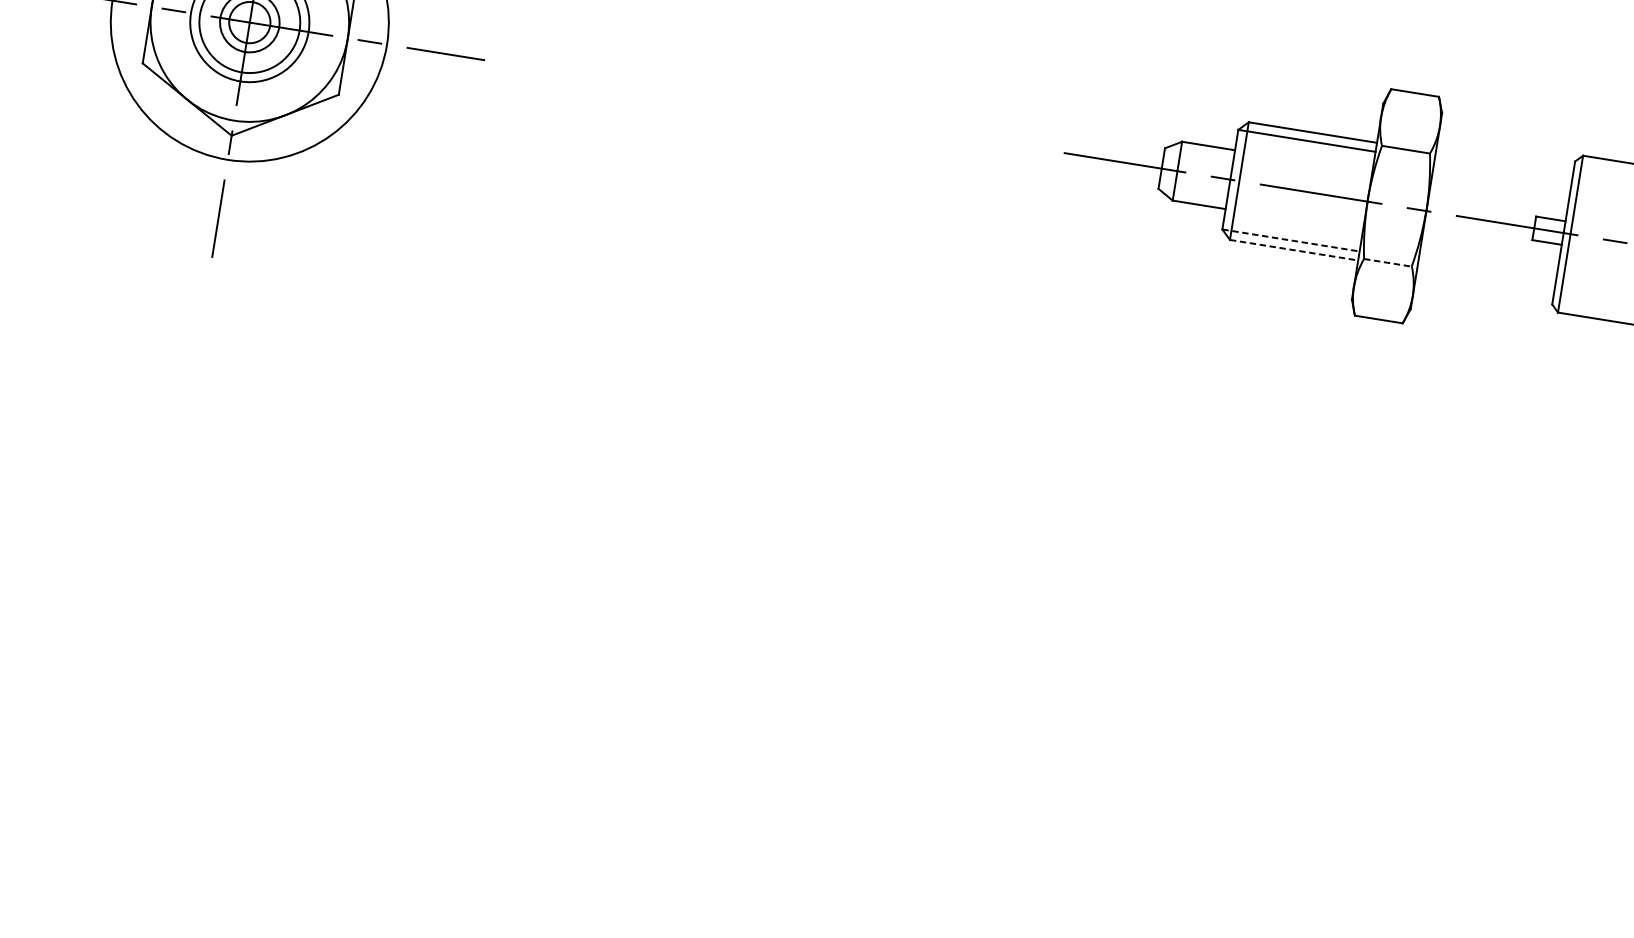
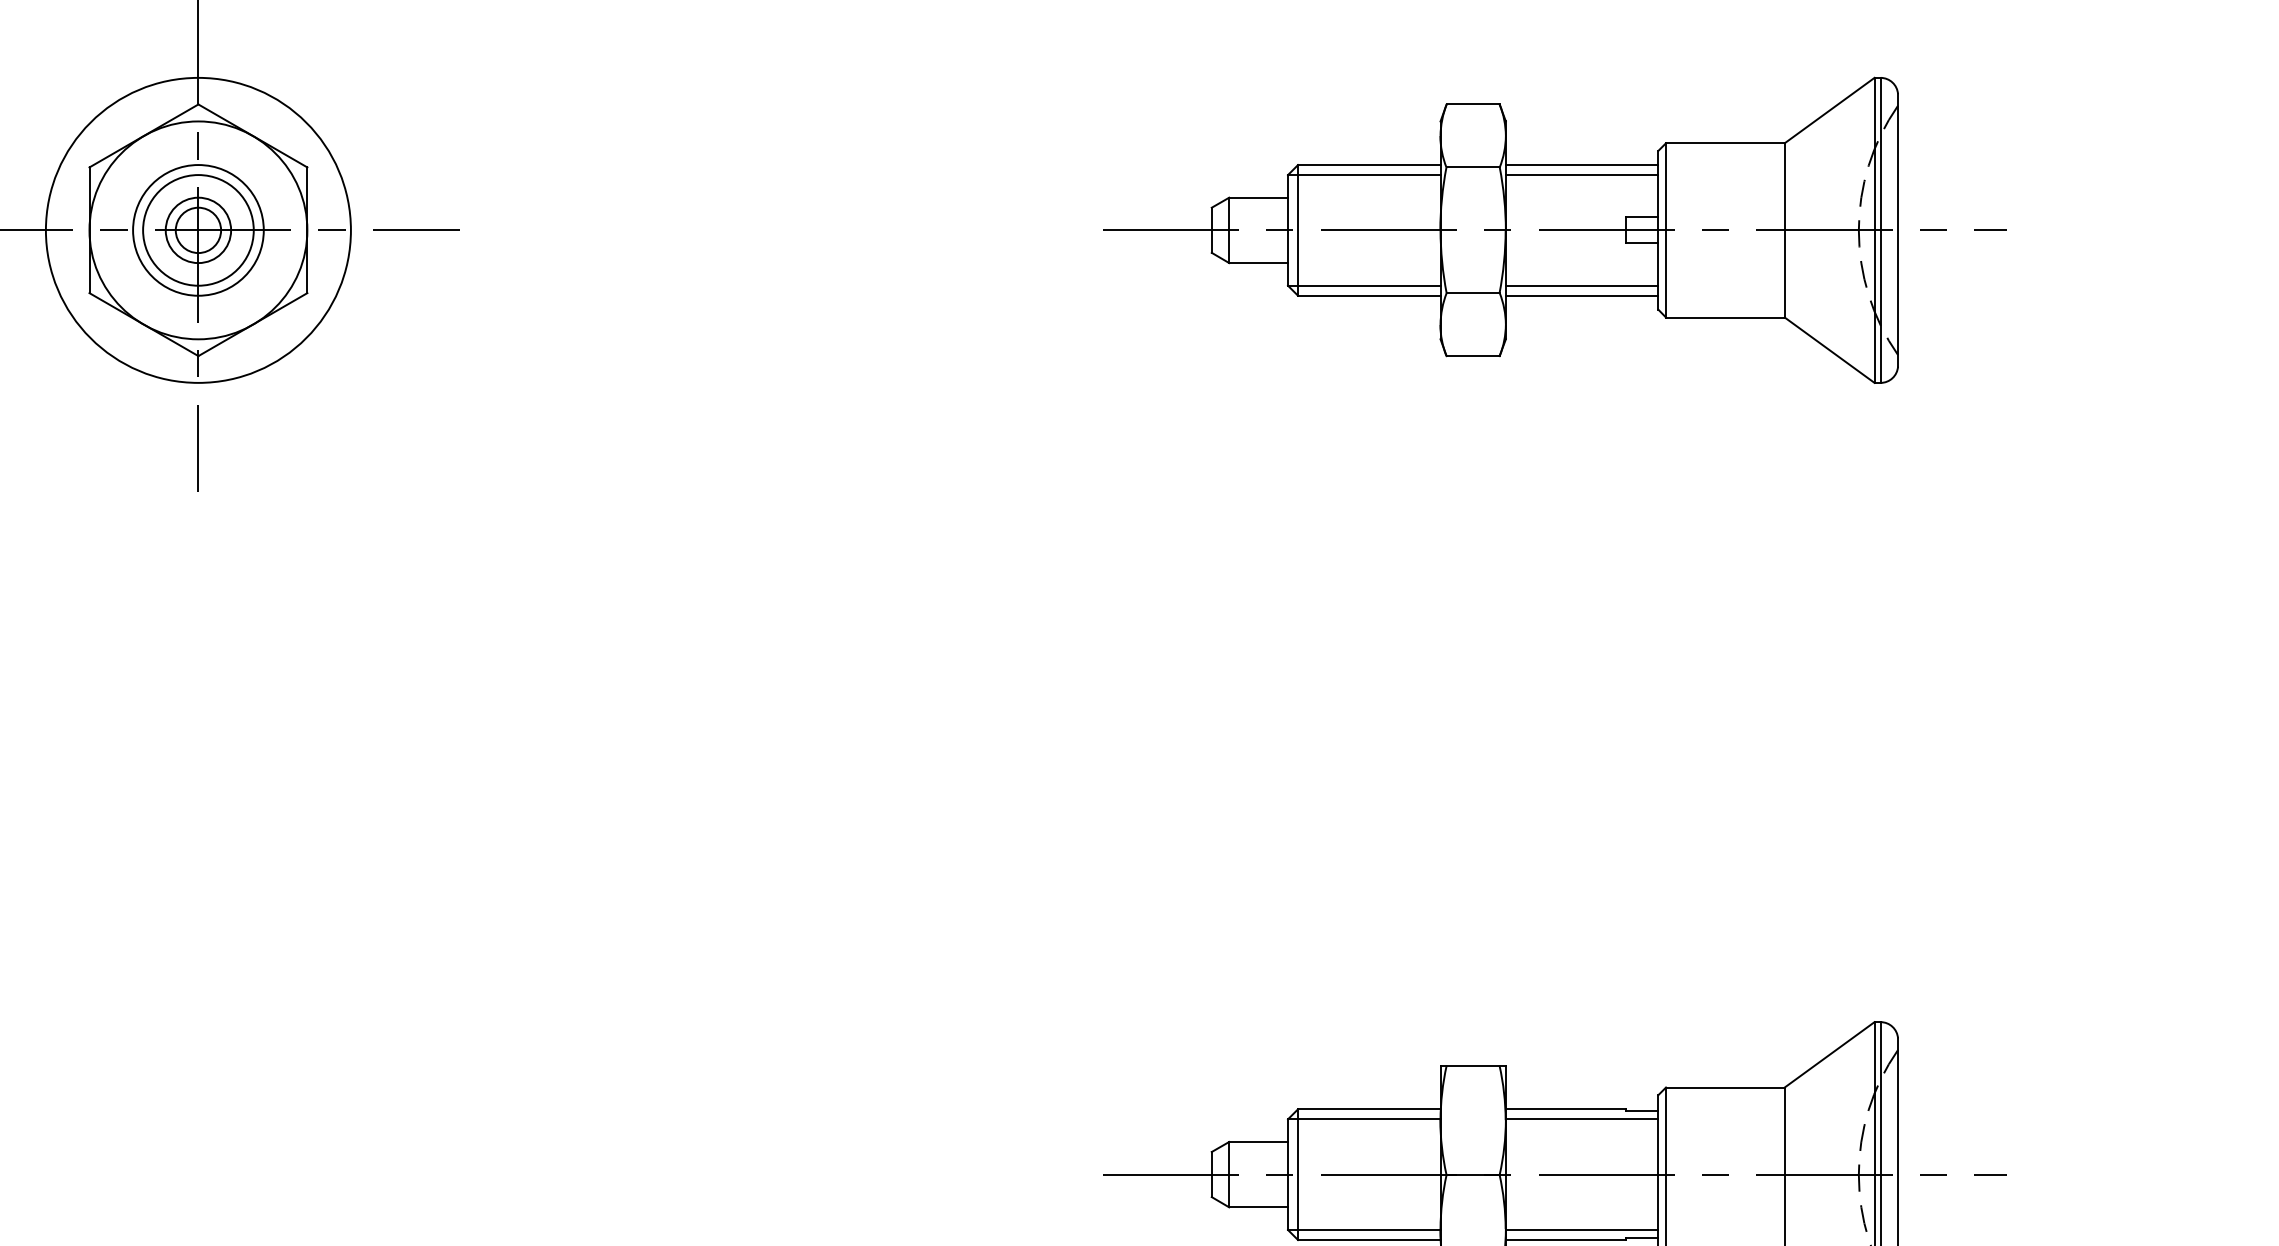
line: (1503, 163) -> (1581, 165), added
line: (1502, 172) -> (1581, 175), added
line: (1291, 240) -> (1364, 285), dashed -> solid
line: (1294, 250) -> (1369, 295), dashed -> solid
line: (1388, 263) -> (1473, 293), dashed -> solid
line: (1486, 271) -> (1581, 285), added
line: (1485, 280) -> (1581, 295), added

